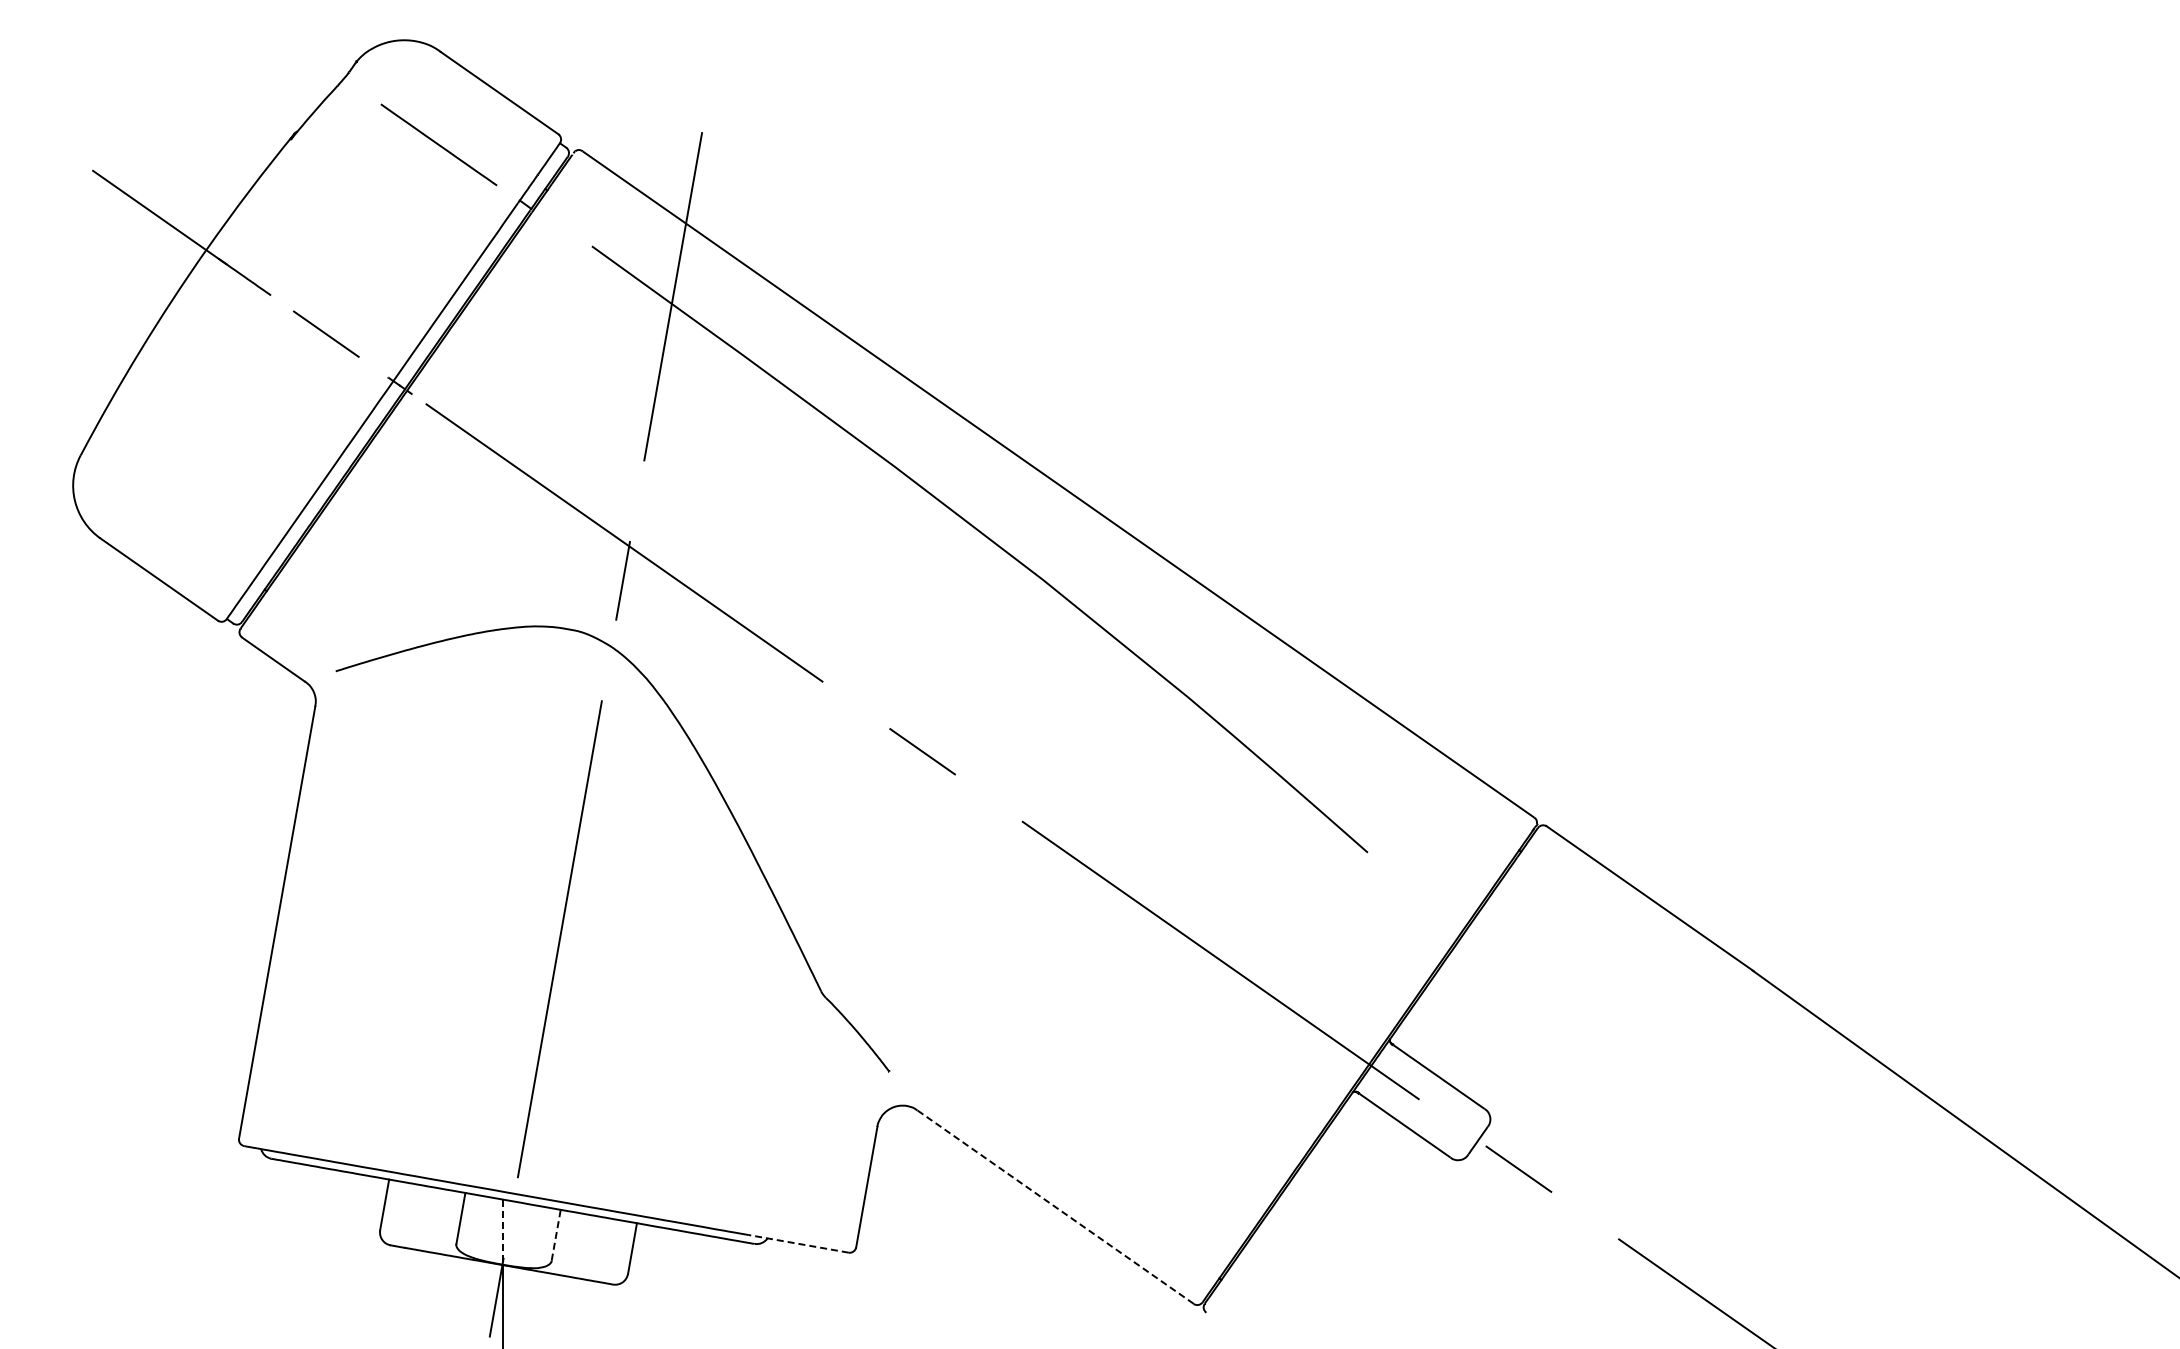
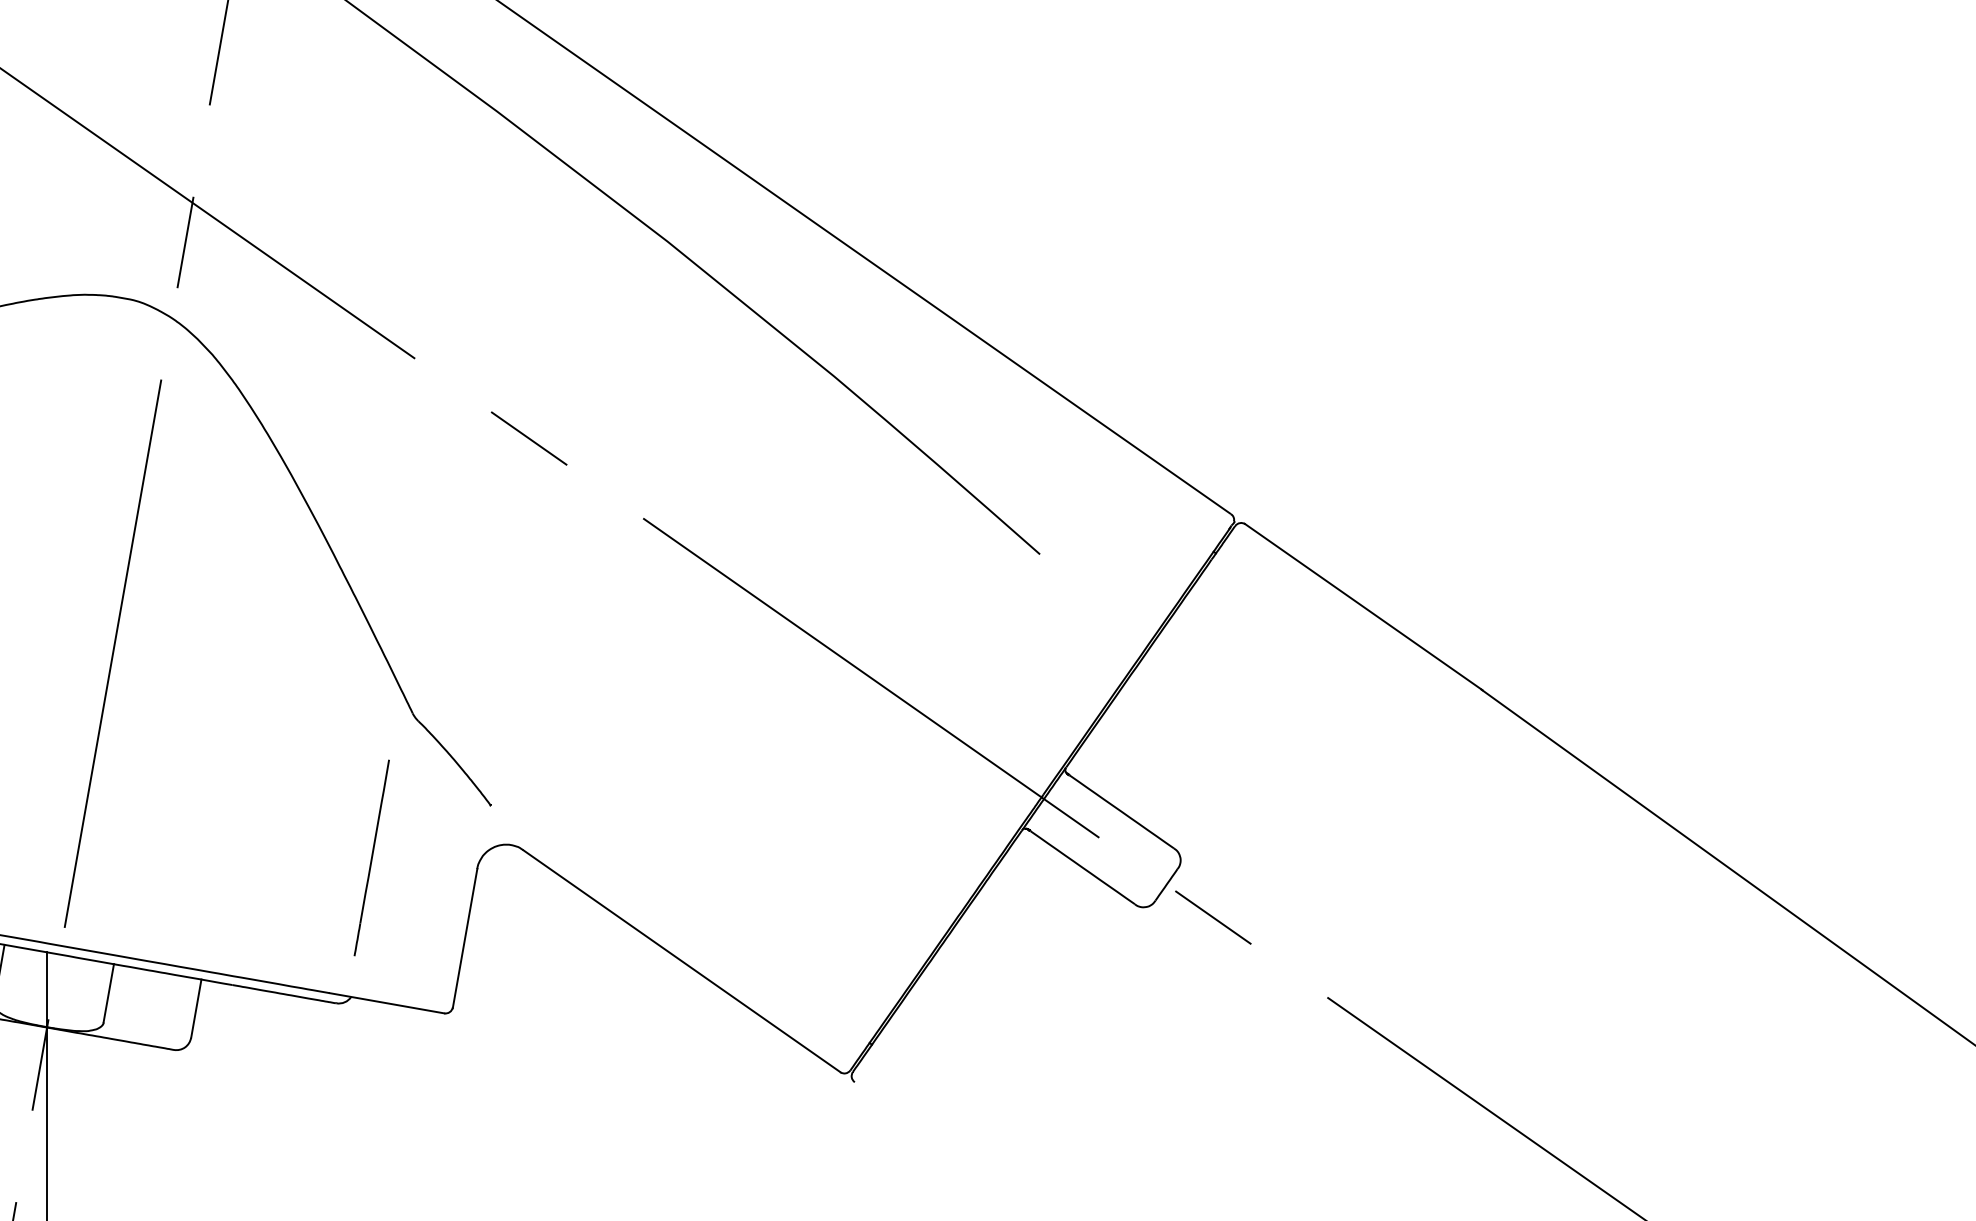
line: (785, 1116) -> (371, 857), added
line: (1055, 1206) -> (681, 960), dashed -> solid
line: (502, 1232) -> (47, 990), dashed -> solid
line: (556, 1235) -> (109, 993), dashed -> solid
line: (798, 1243) -> (386, 1002), dashed -> solid

